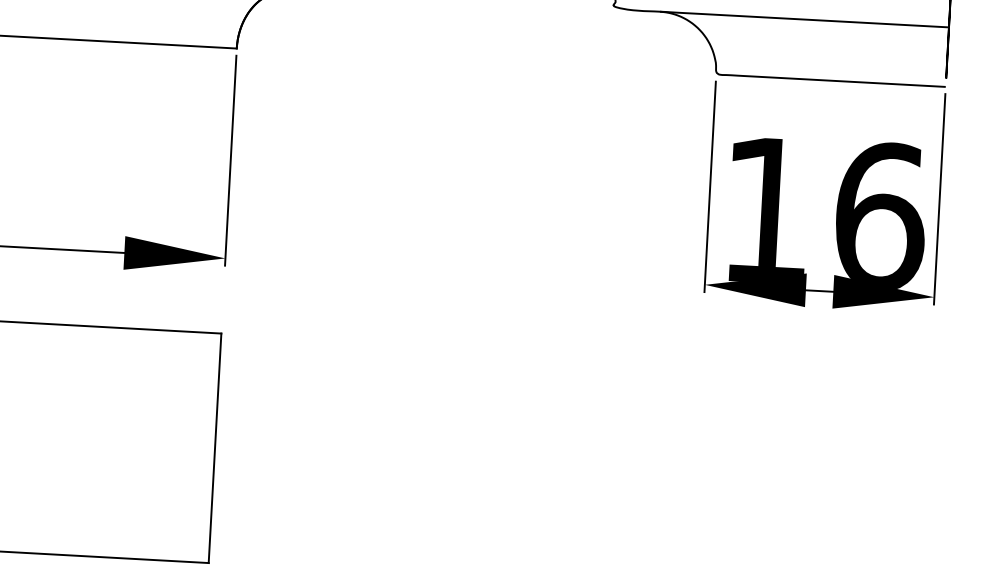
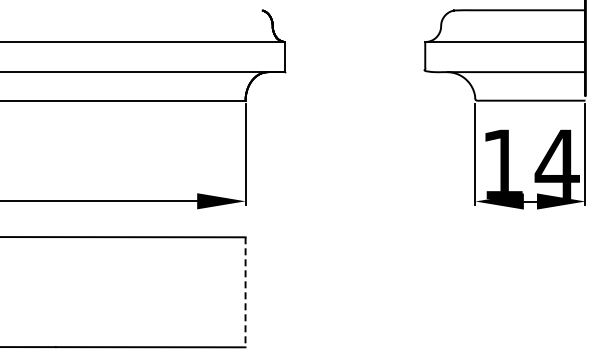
text: (878, 214) -> (556, 163), 16 -> 14
line: (214, 448) -> (245, 292), solid -> dashed

